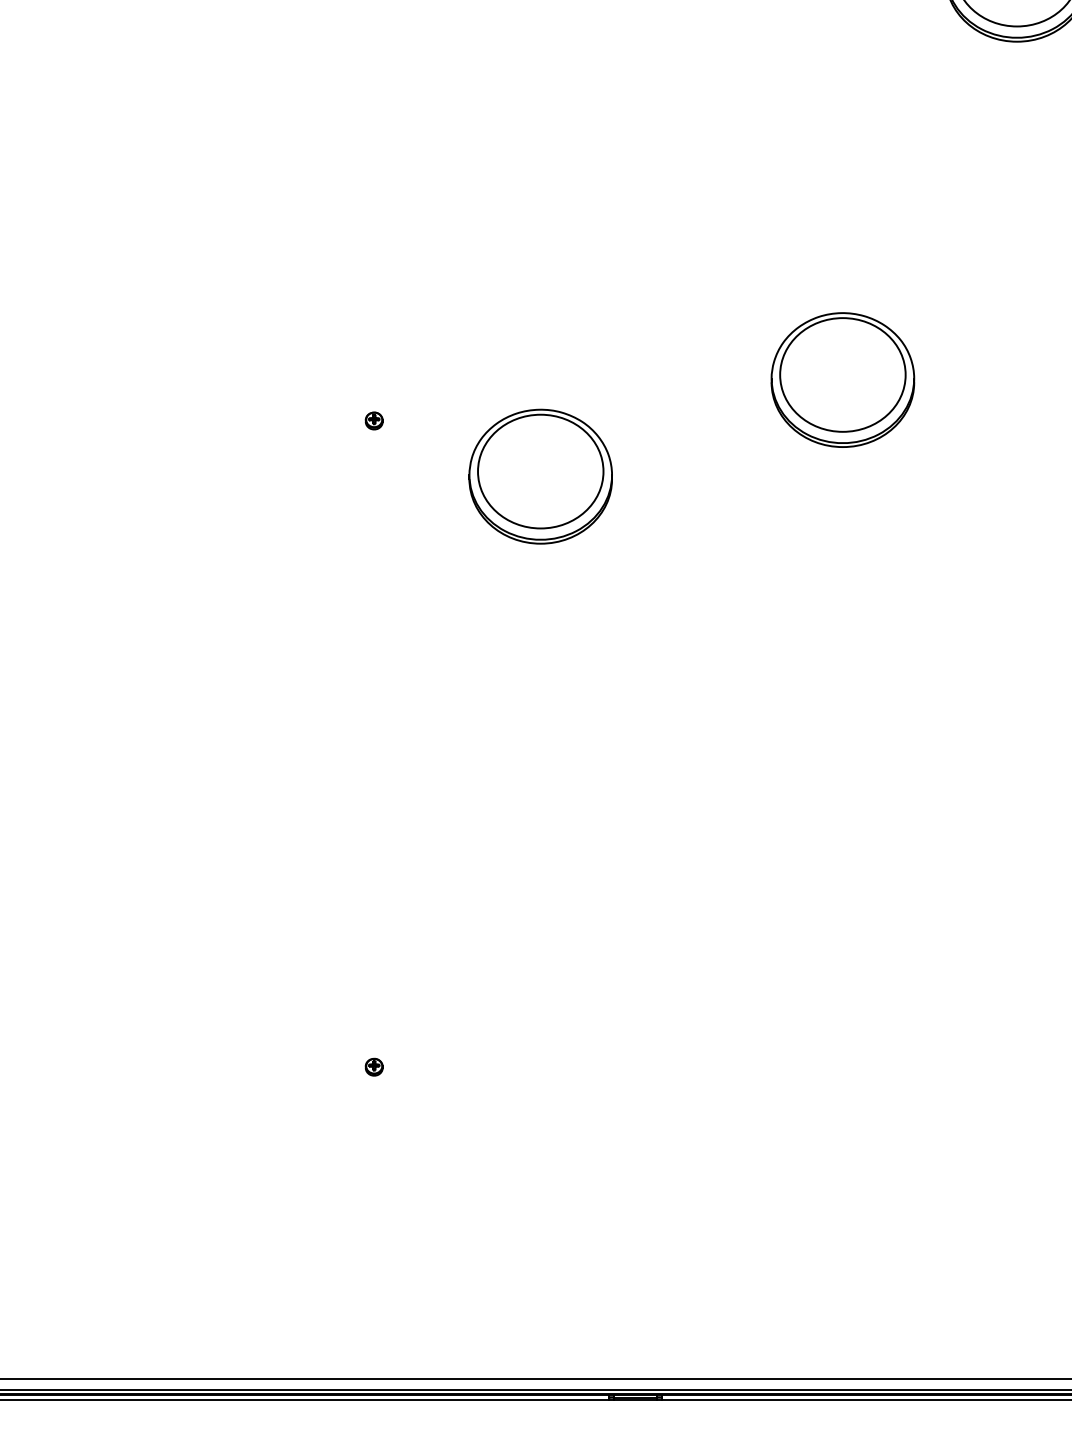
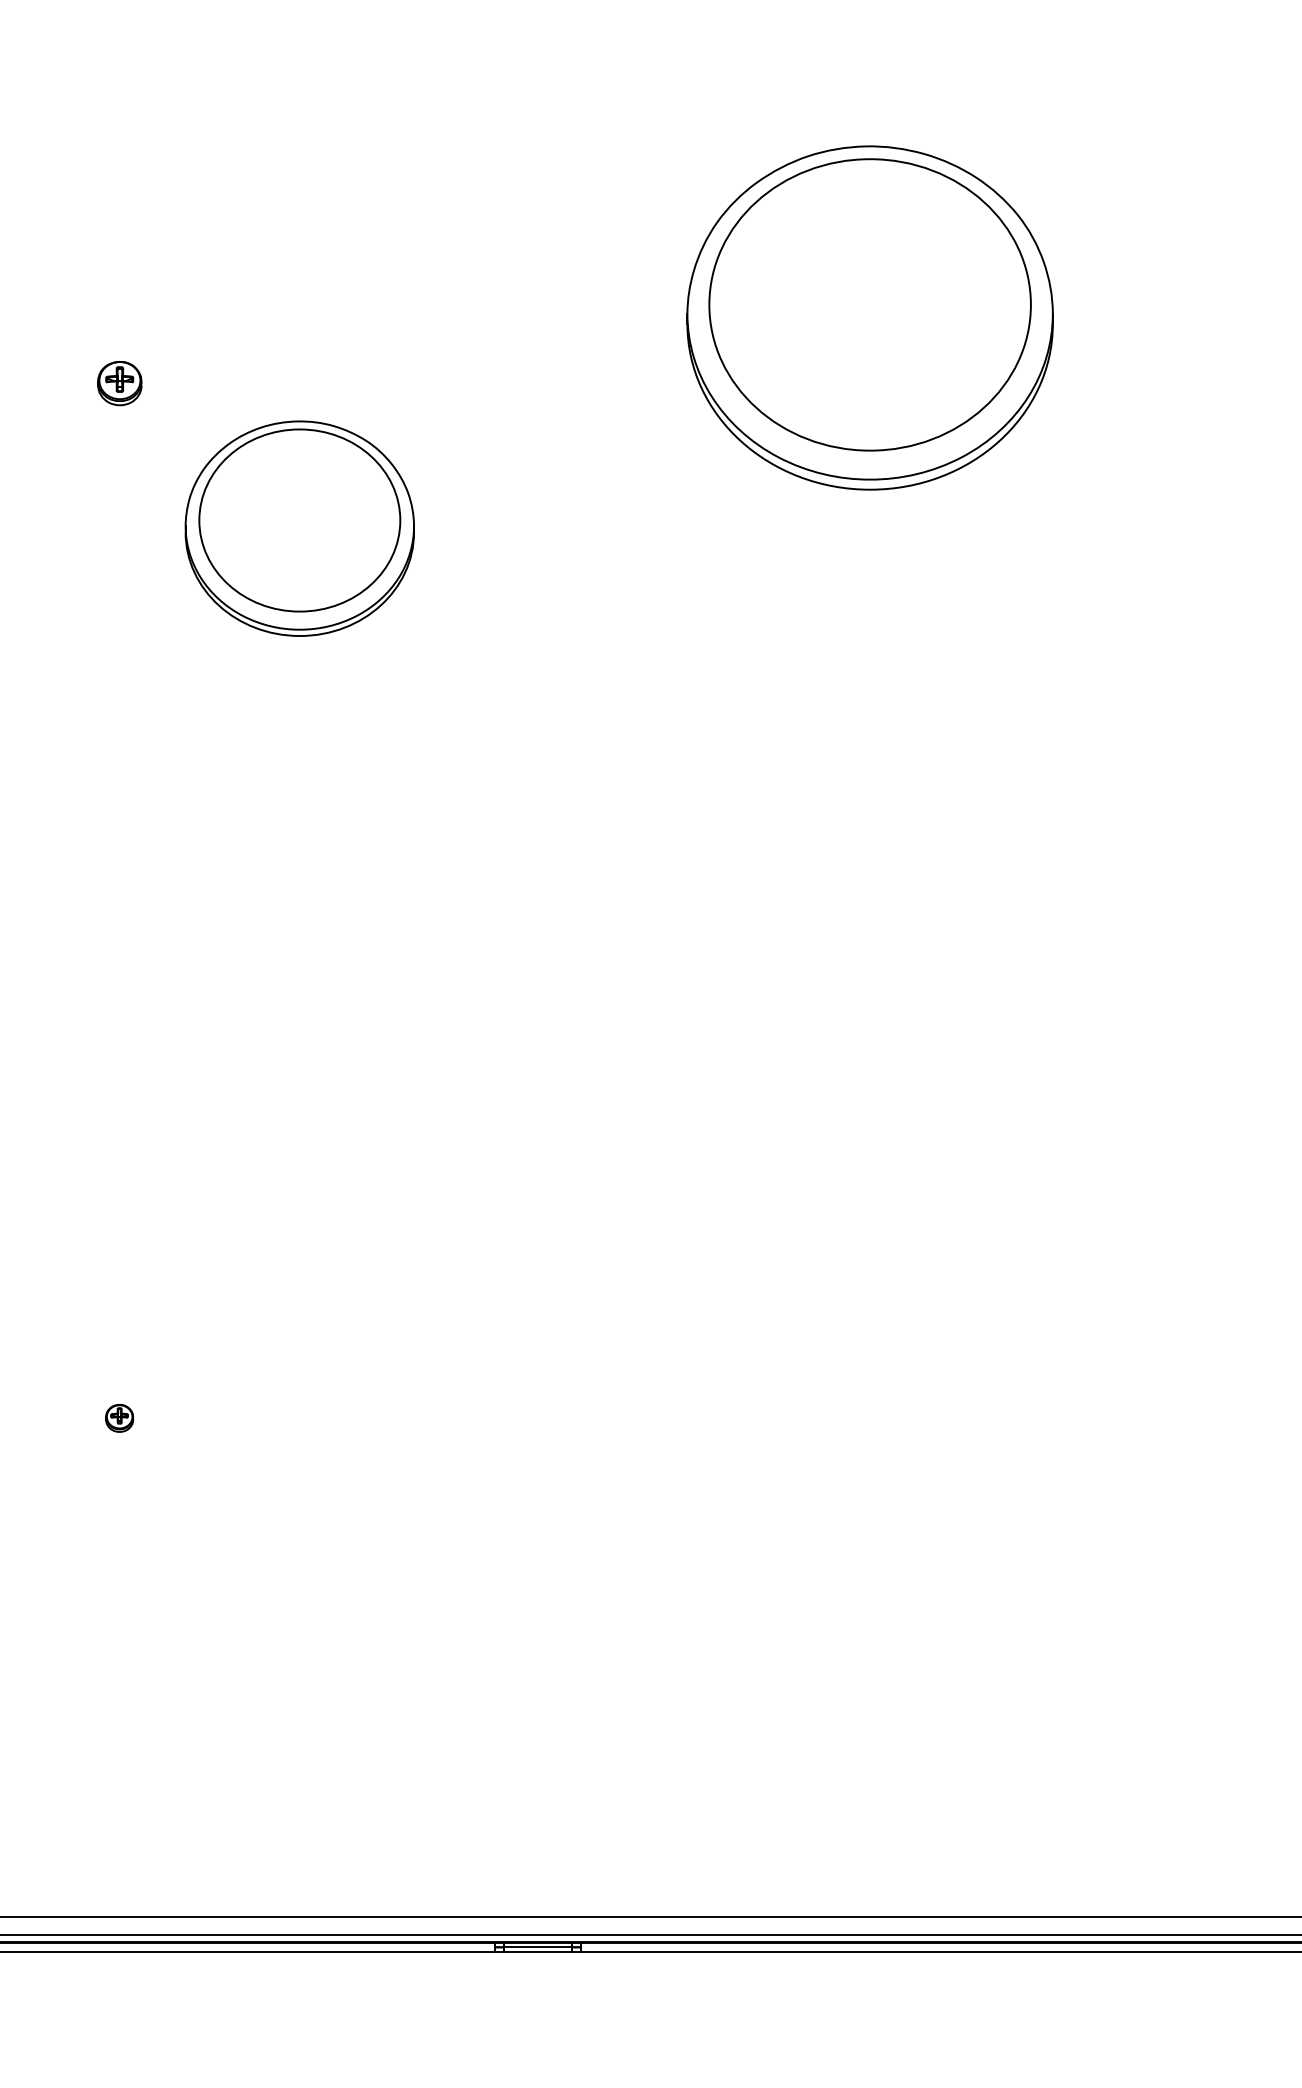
part: (842, 379) -> (869, 316), size x1.6
part: (373, 420) -> (118, 382), size x1.6
part: (540, 476) -> (299, 528), moved

